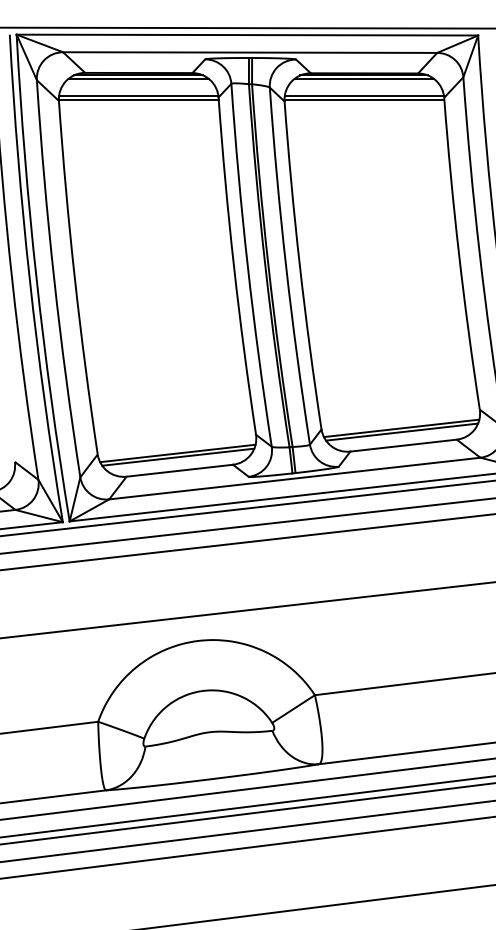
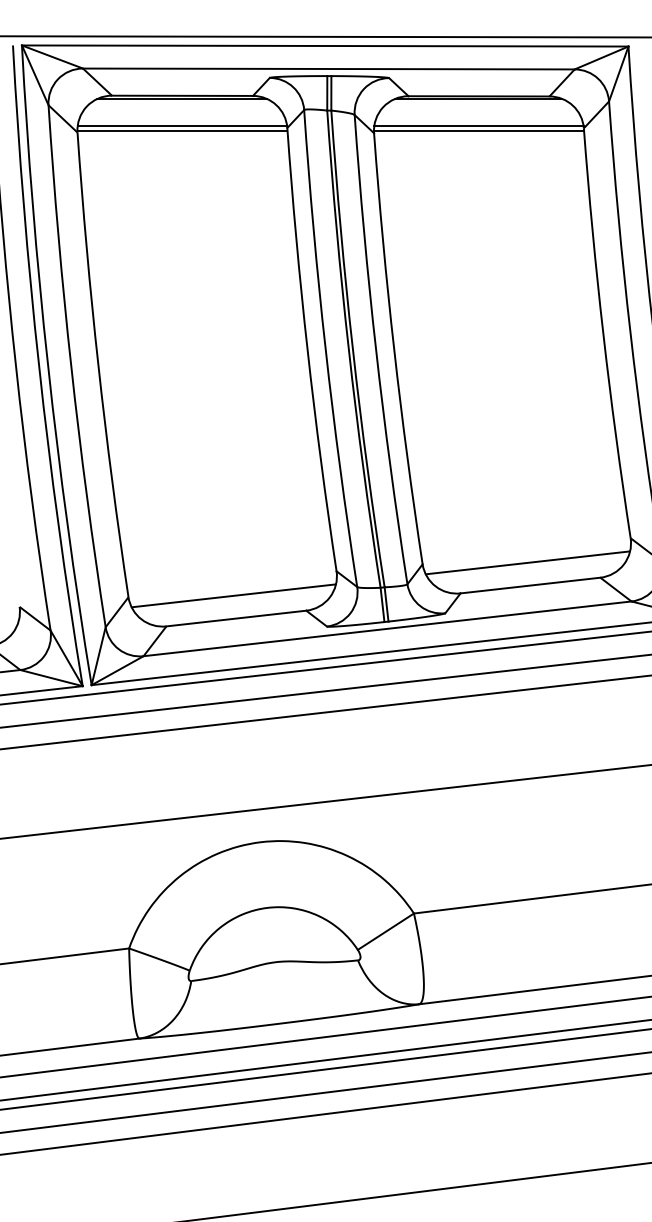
line: (138, 78) -> (182, 103), removed
line: (364, 78) -> (478, 103), removed
line: (402, 431) -> (528, 567), removed
line: (178, 457) -> (234, 600), removed

